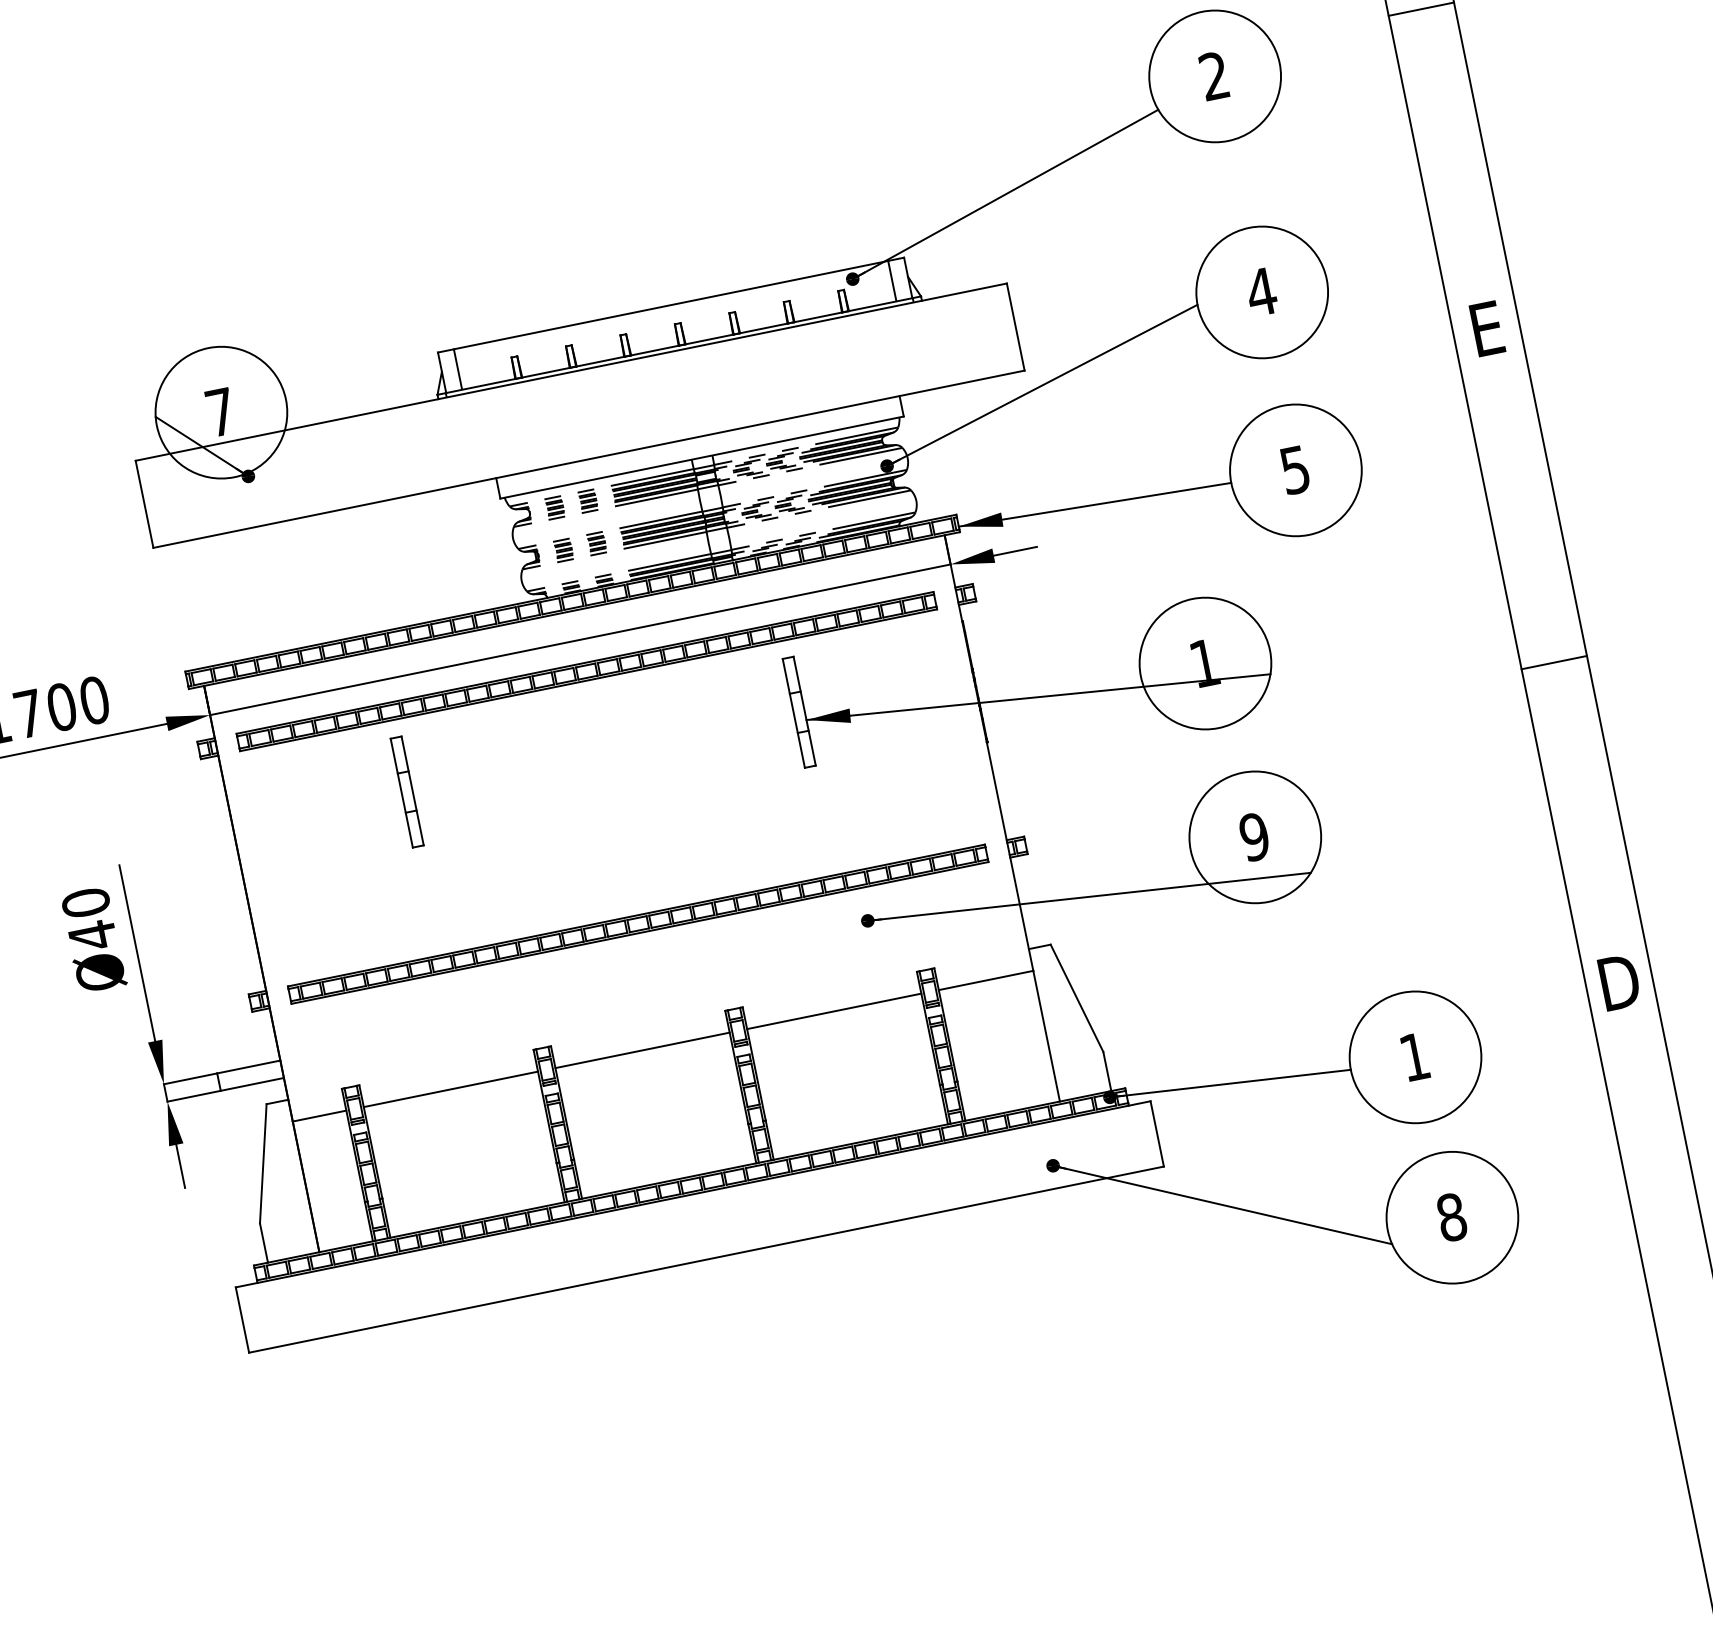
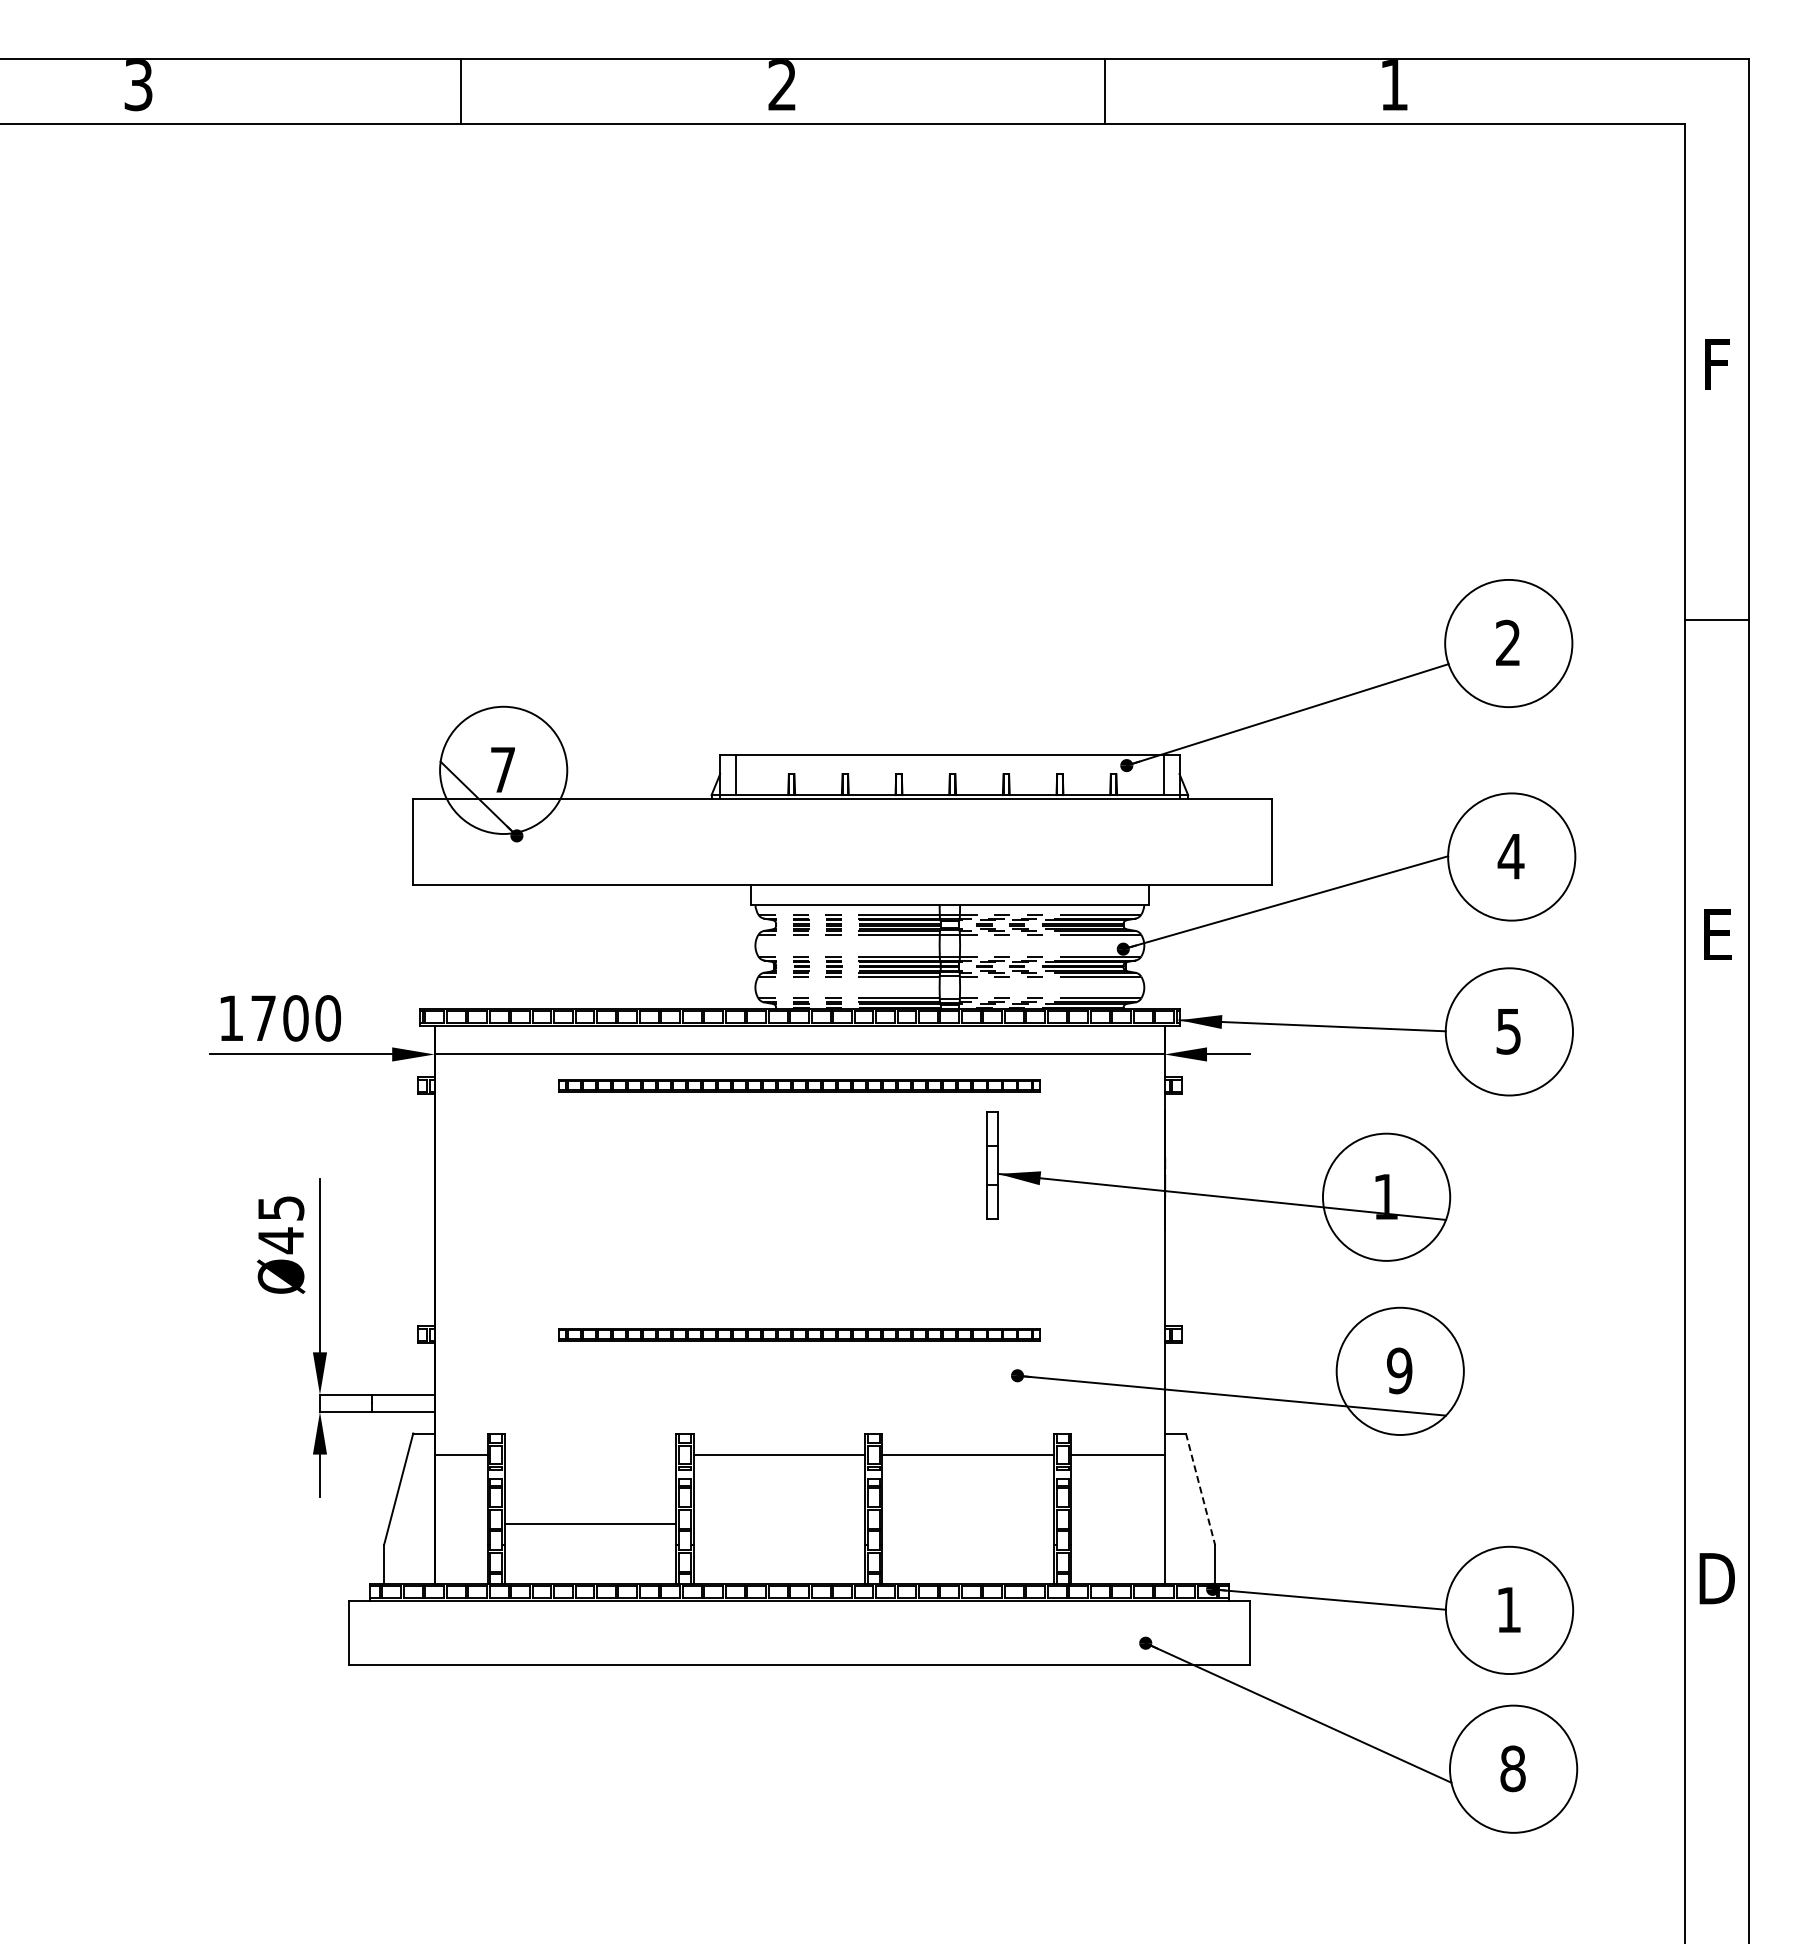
line: (1553, 662) -> (1716, 1263), removed
part: (586, 671) -> (799, 1085), size x0.7
part: (407, 792) -> (606, 1165), removed
text: (85, 902) -> (280, 1207), Ø40 -> Ø45
part: (638, 923) -> (799, 1334), size x0.7
line: (1076, 998) -> (1200, 1489), solid -> dashed
line: (450, 1088) -> (590, 1523), moved

